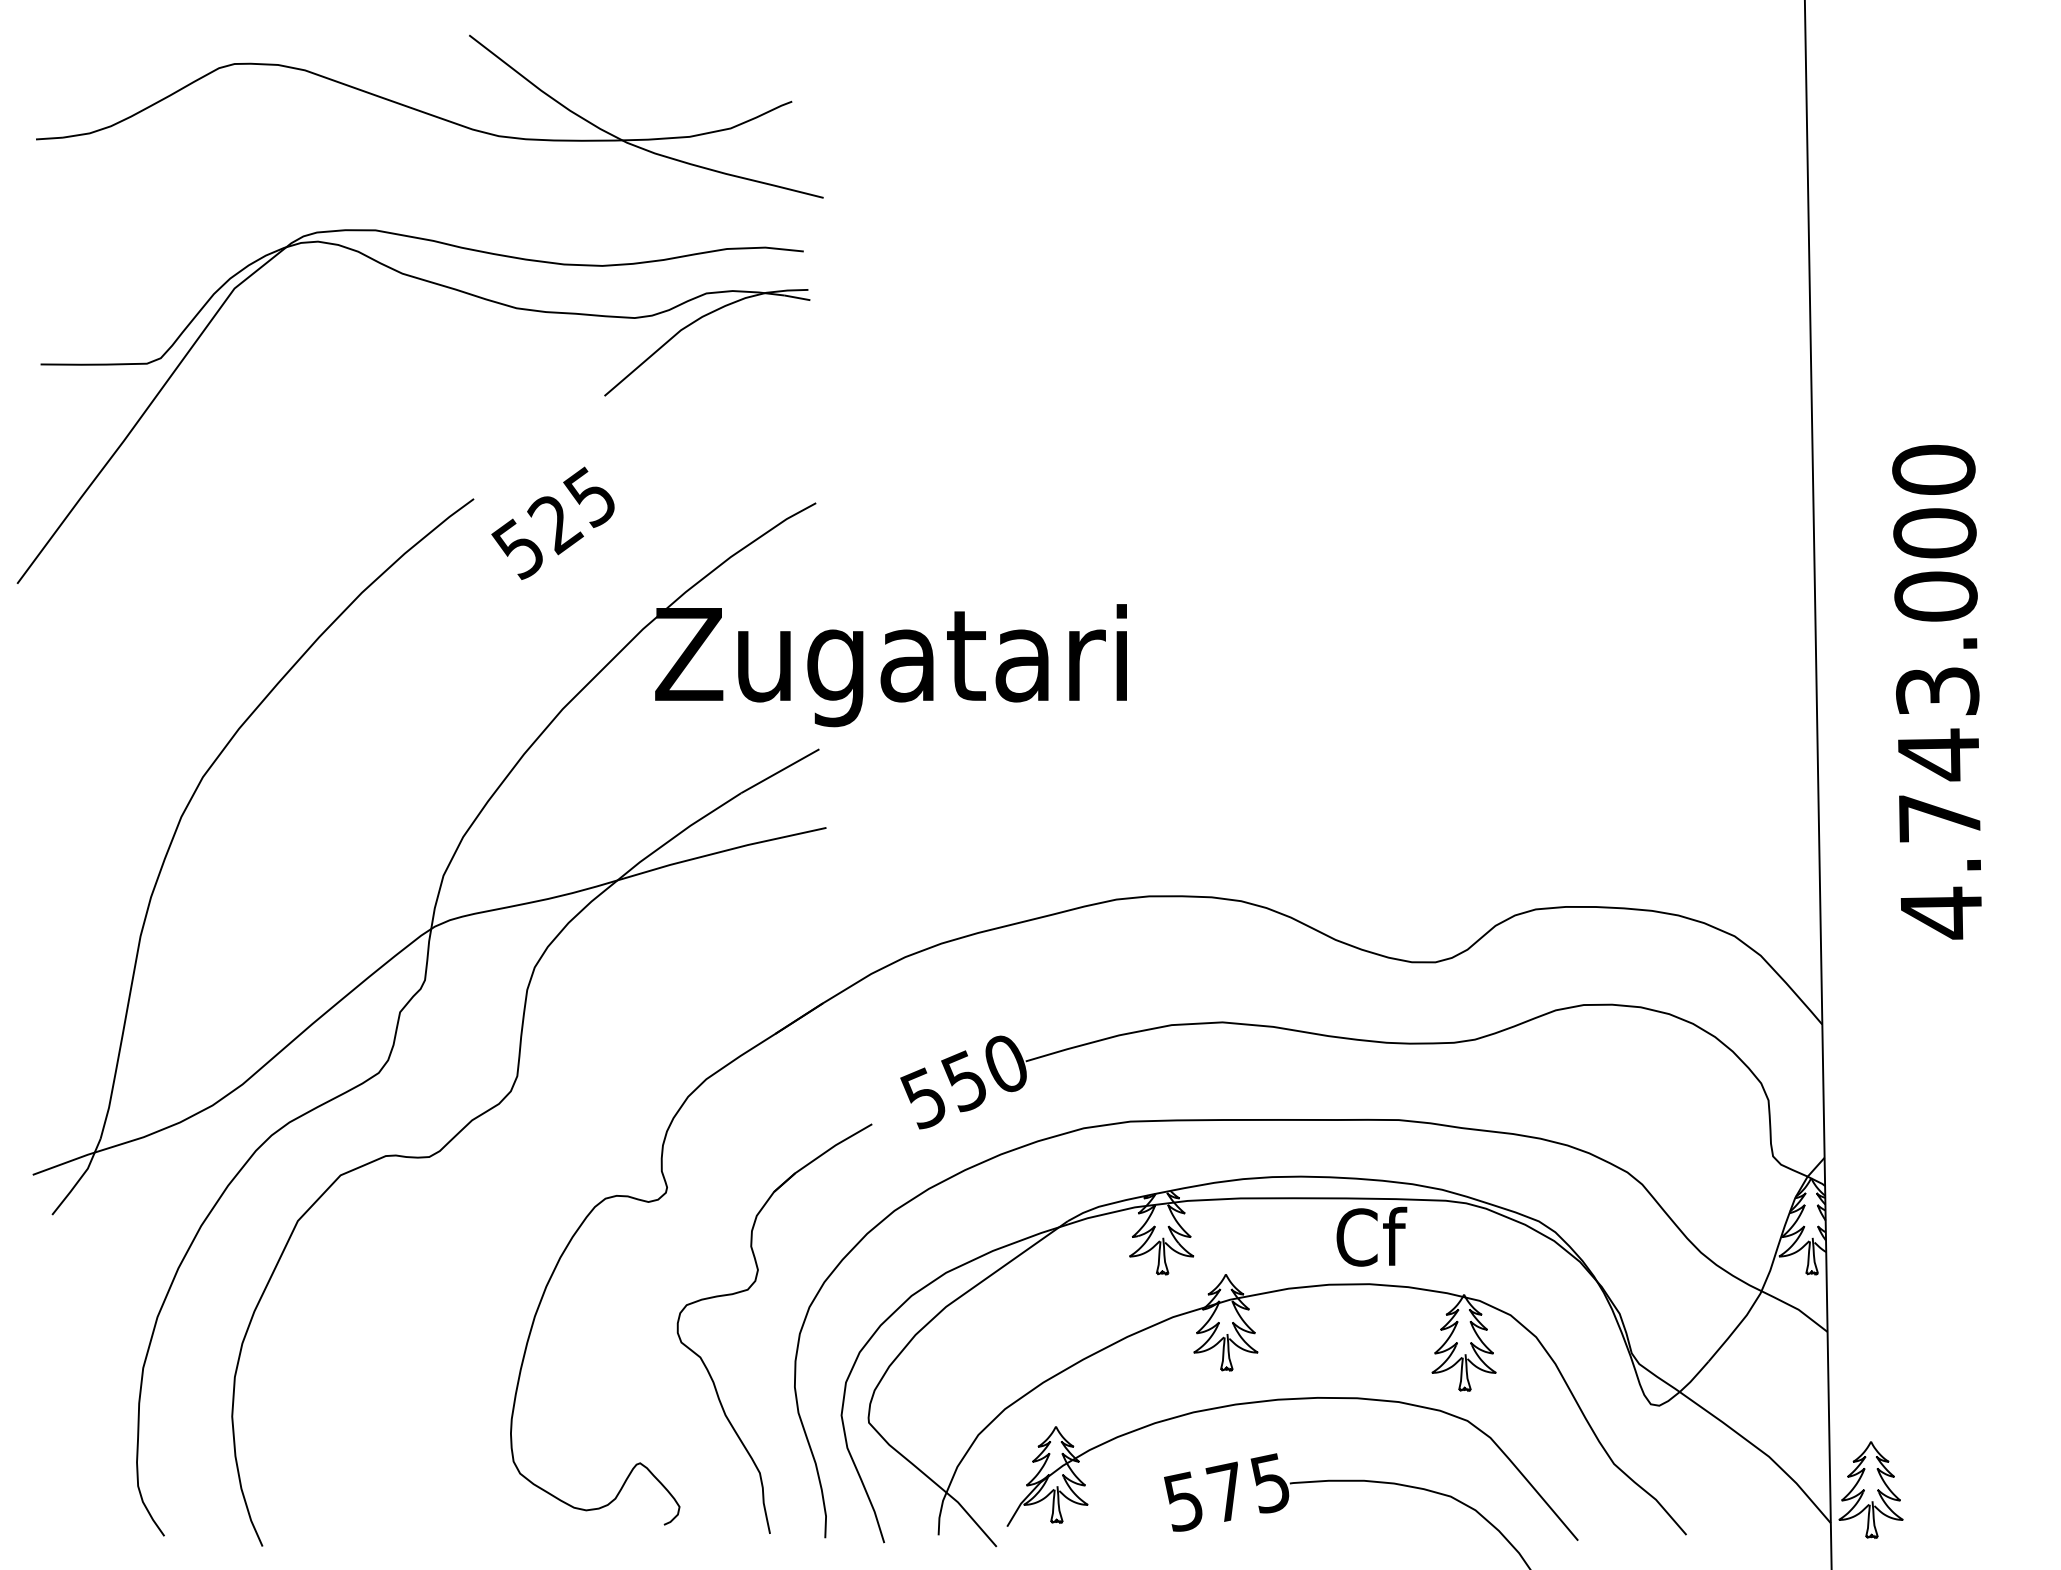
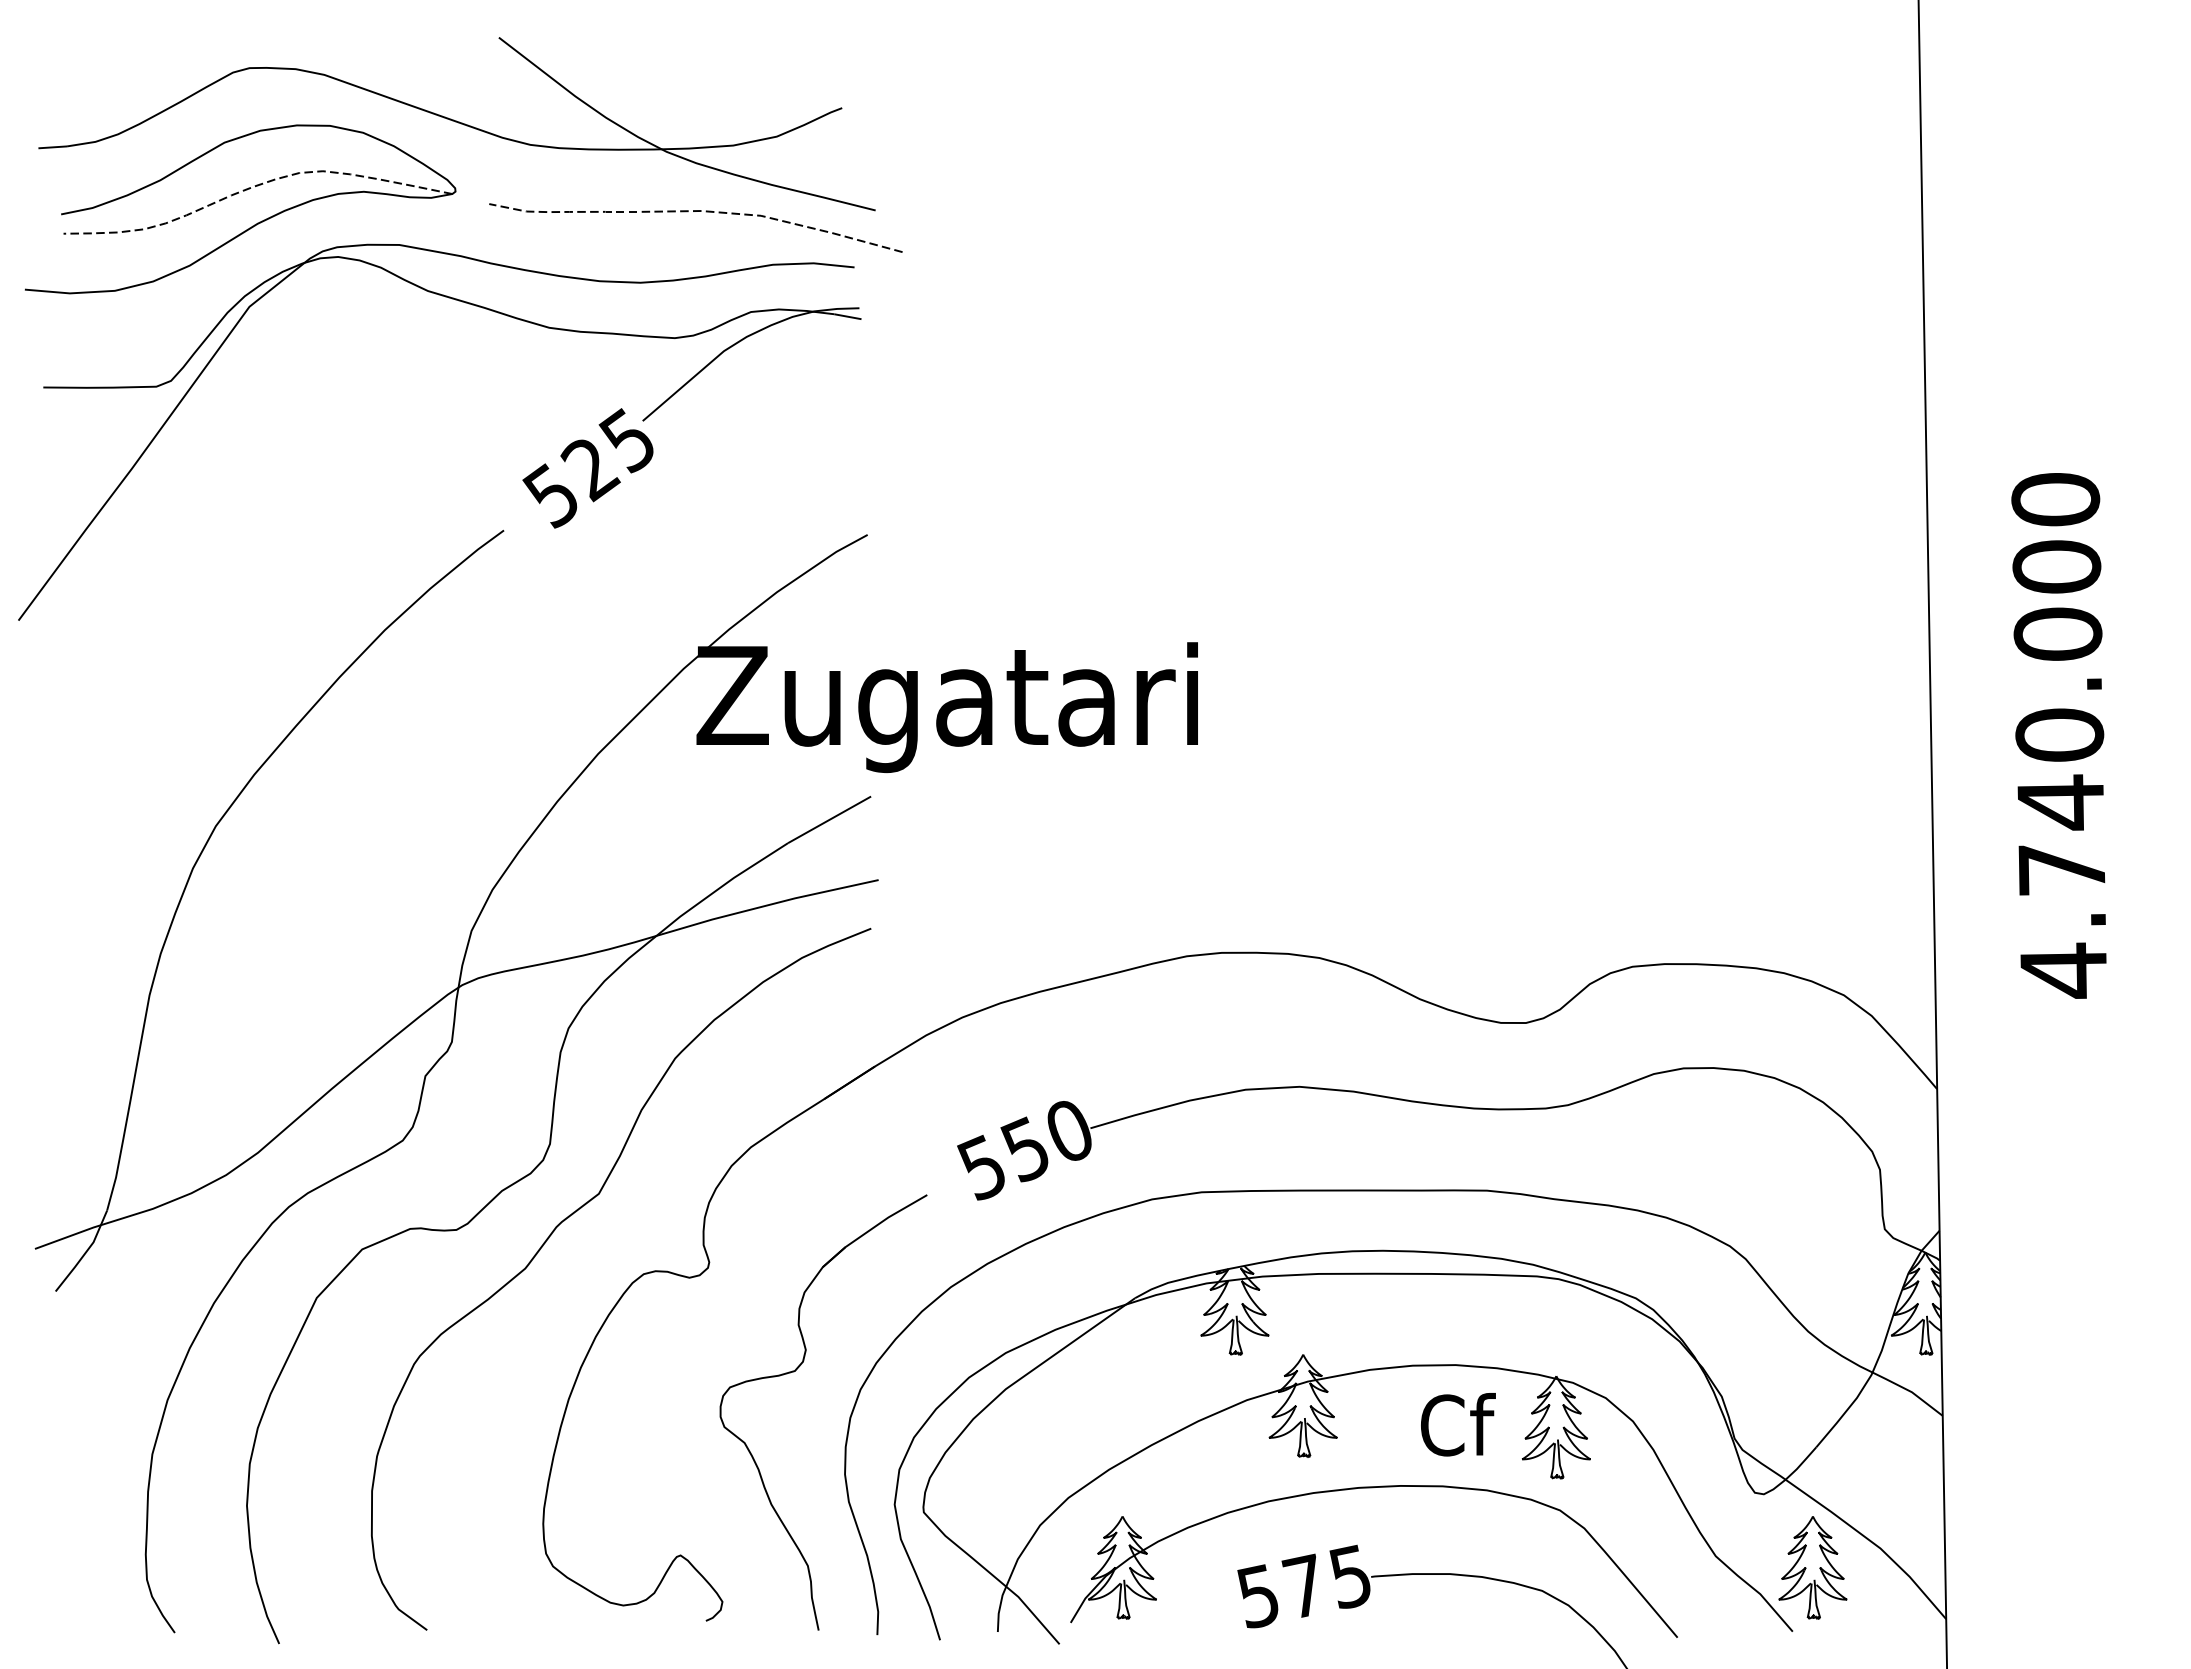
part: (220, 183) -> (234, 195), added
curve: (654, 198) -> (695, 211), added
text: (552, 523) -> (587, 468), moved
text: (1937, 690) -> (2059, 734), 4.743.000 -> 4.740.000
curve: (538, 1143) -> (572, 1215), added
text: (1372, 1236) -> (1458, 1424), moved
part: (1870, 1489) -> (1812, 1567), moved

